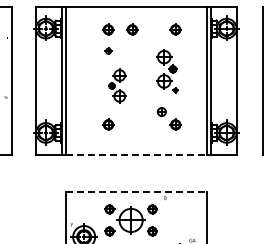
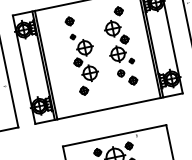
part: (132, 29) -> (87, 17), removed
part: (166, 70) -> (118, 42), size x1.43
part: (117, 85) -> (84, 60), size x1.67
line: (136, 154) -> (109, 108), dashed -> solid
line: (136, 192) -> (114, 136), dashed -> solid

